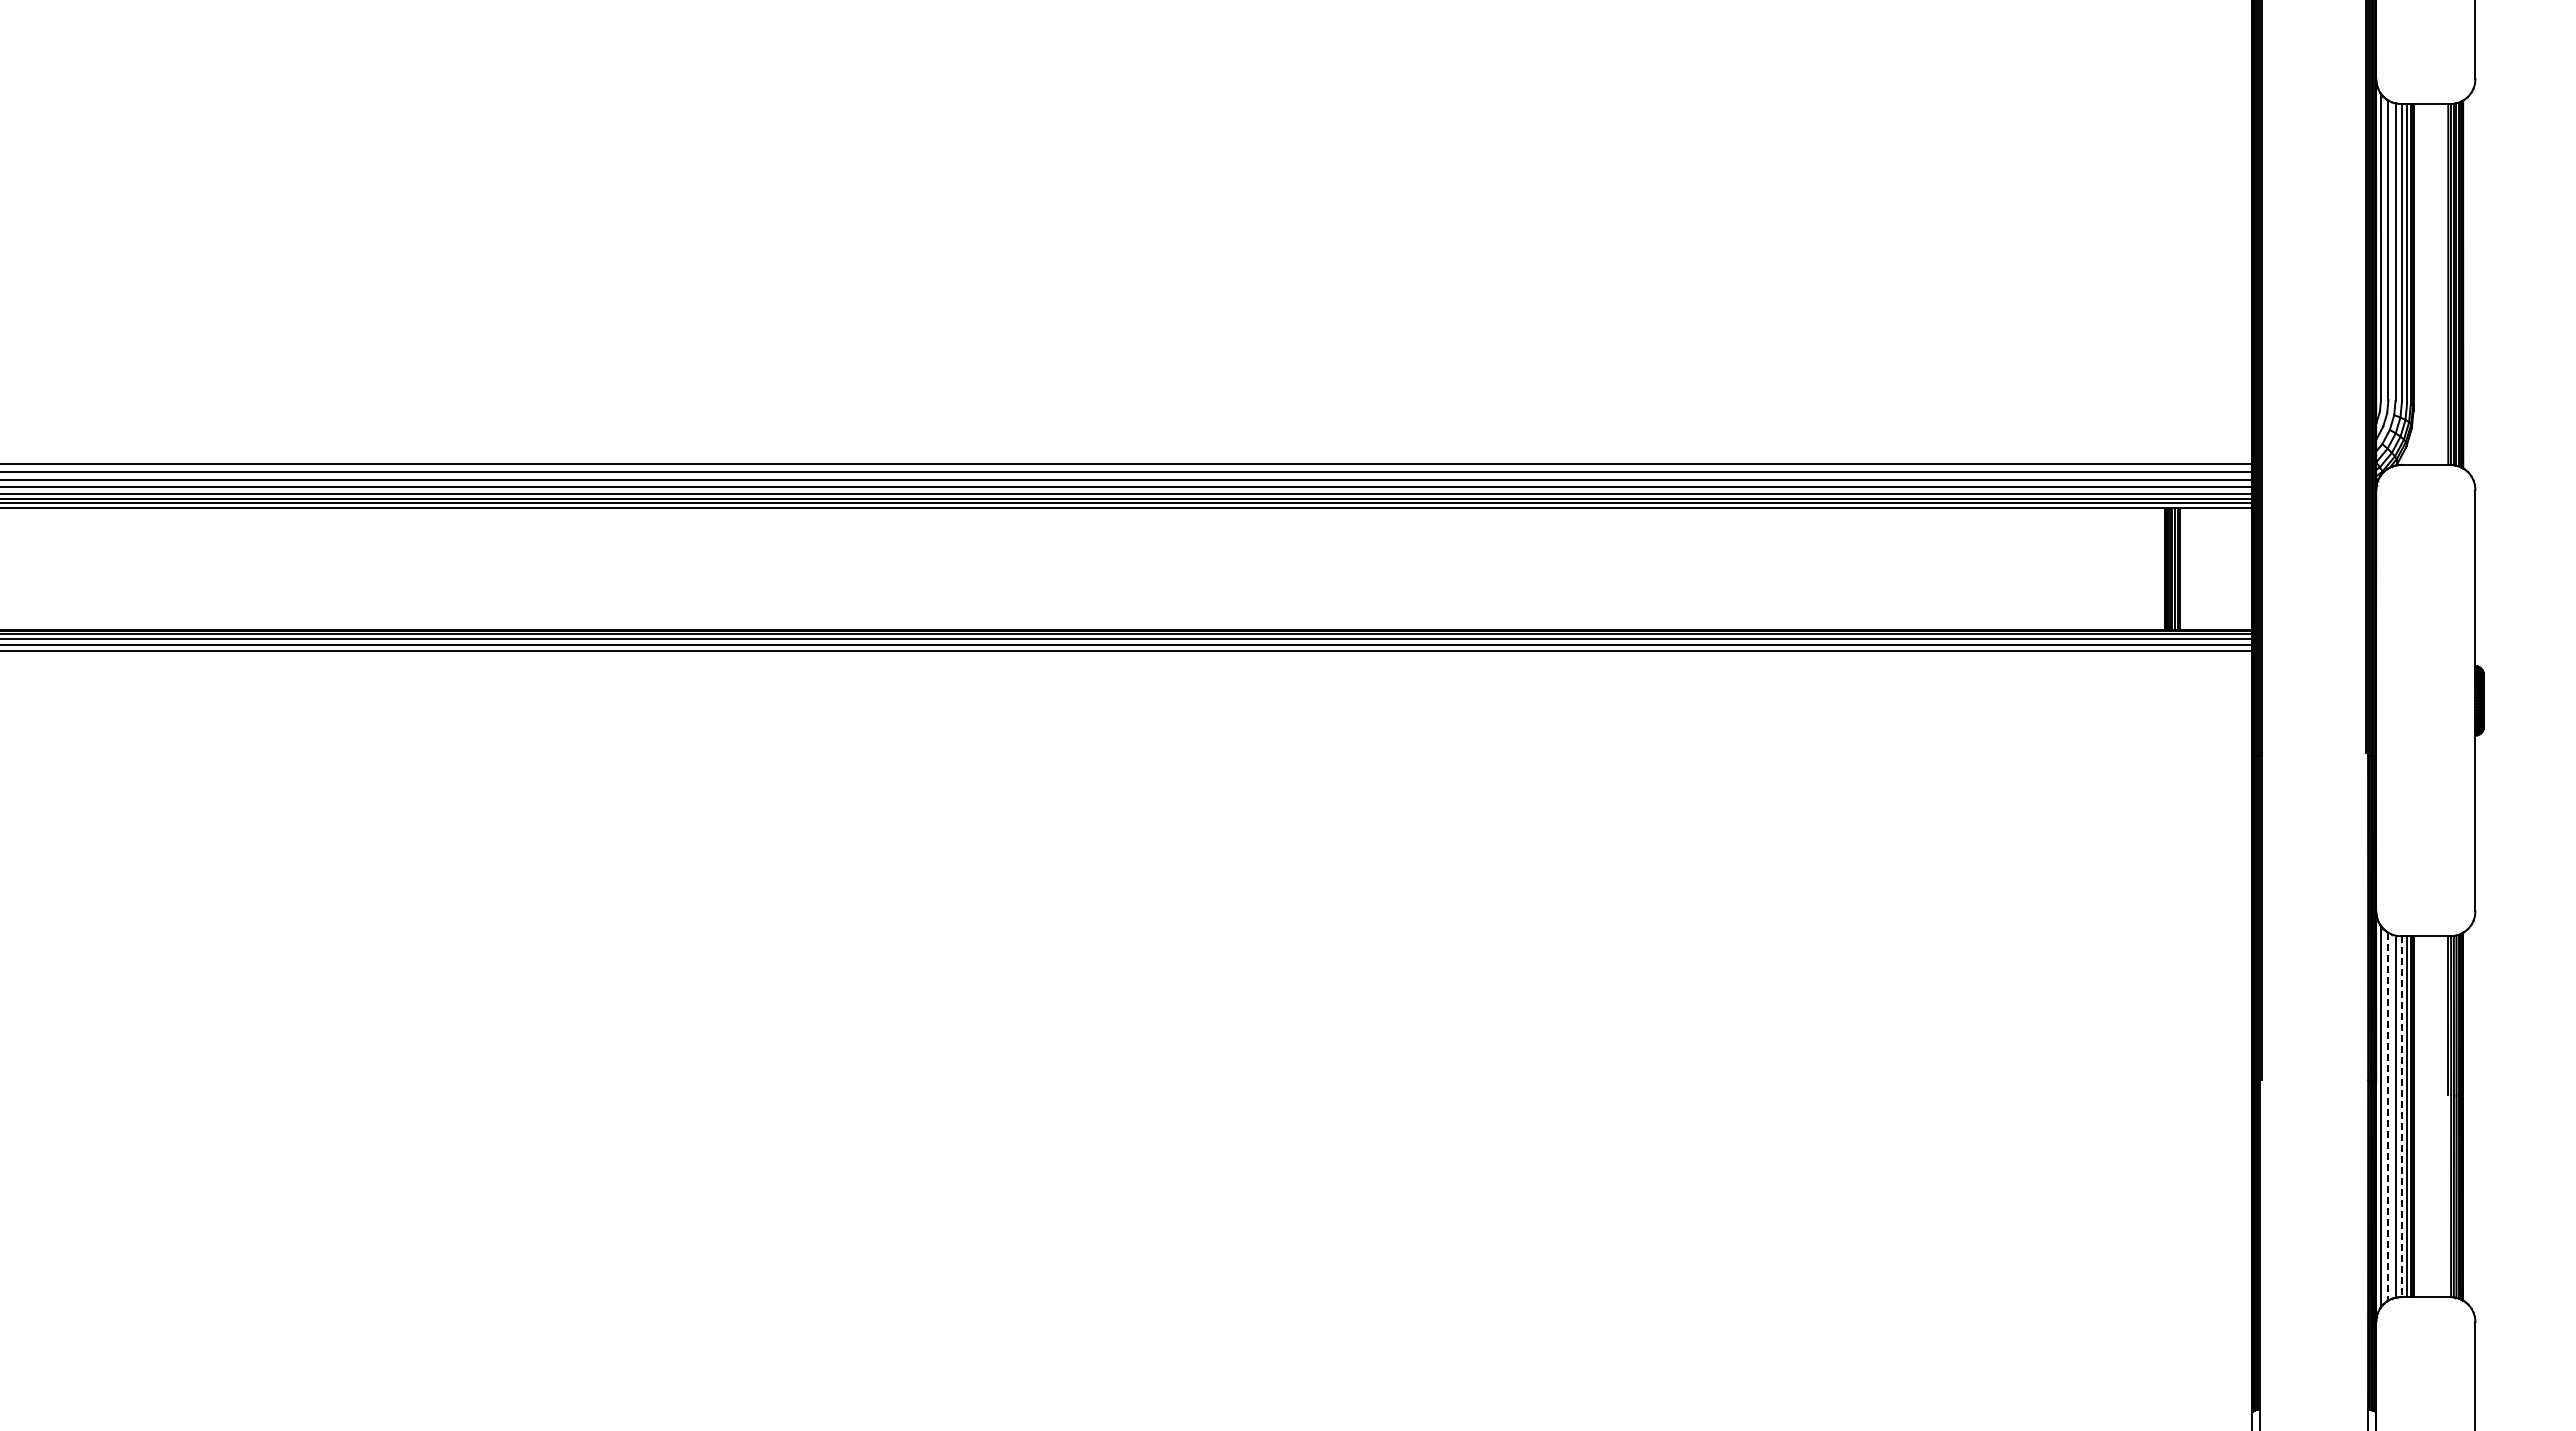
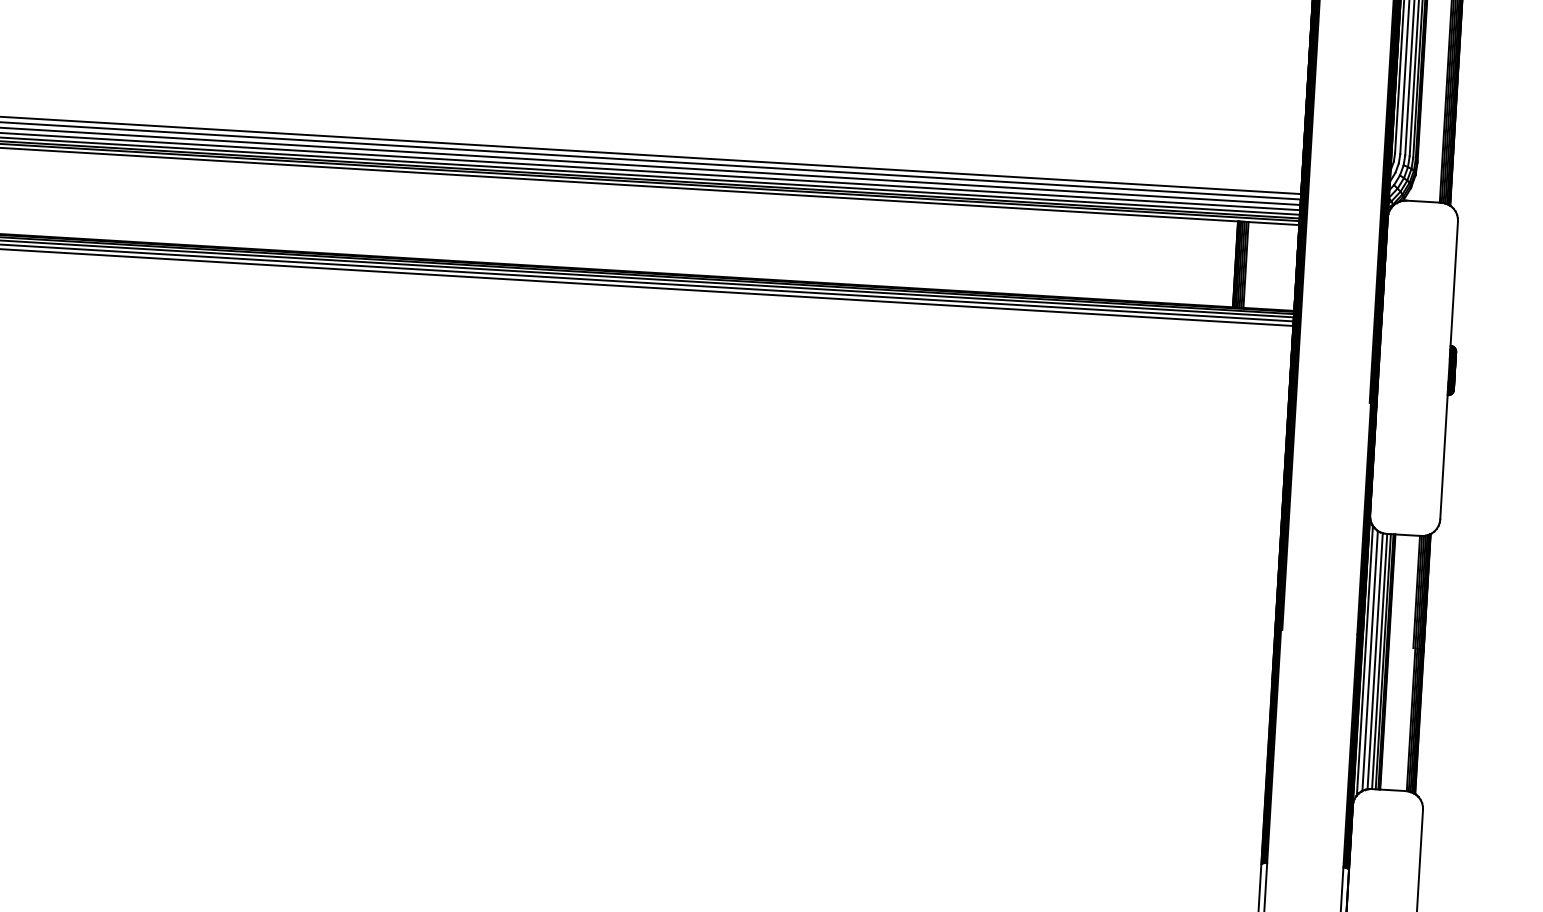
line: (2388, 1116) -> (1370, 660), dashed -> solid
line: (2401, 1117) -> (1379, 662), dashed -> solid

